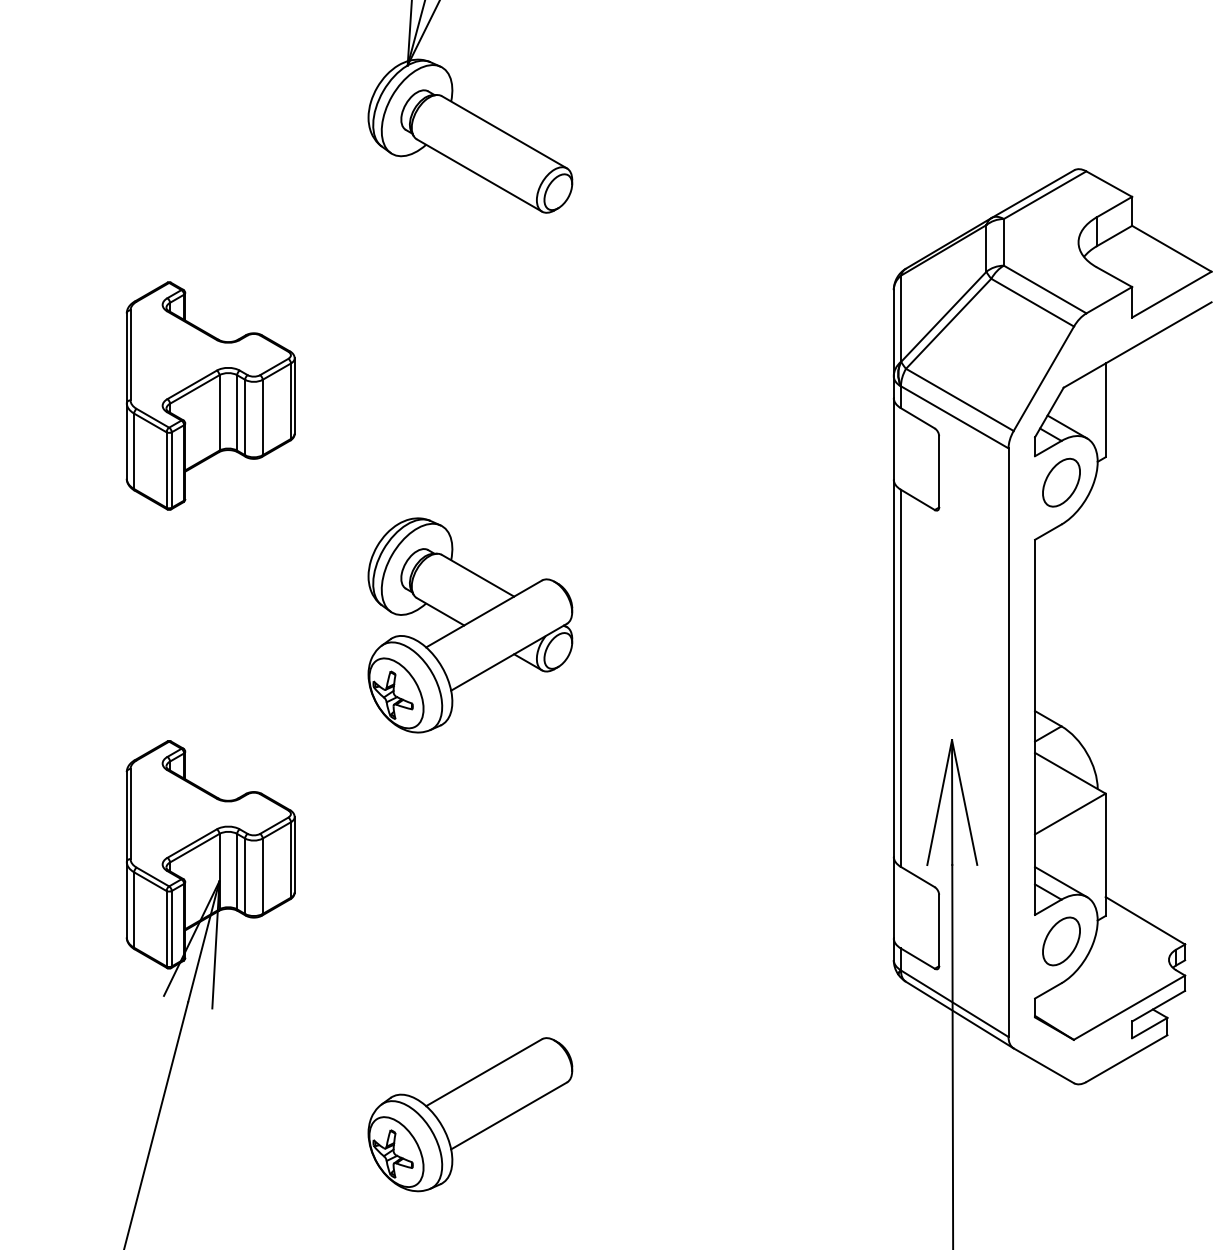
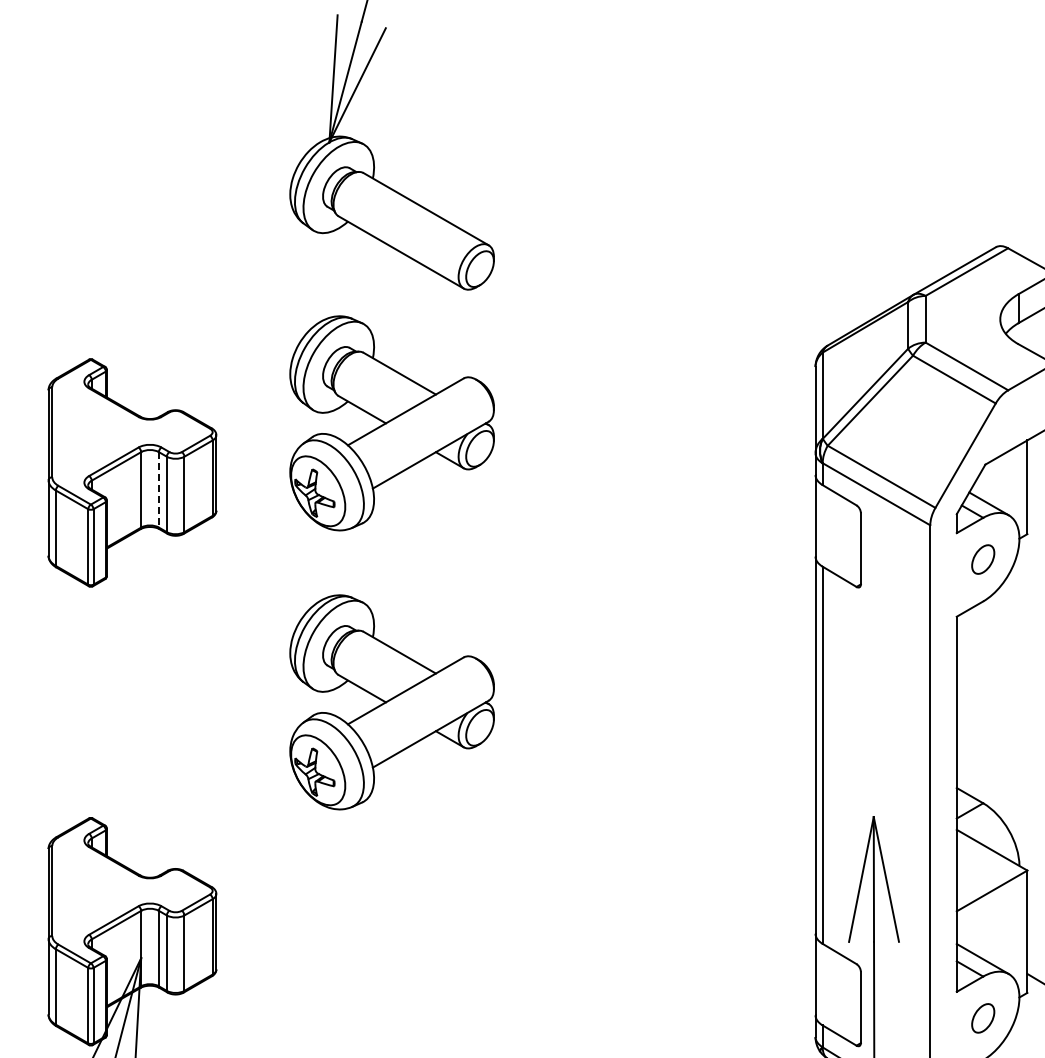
part: (470, 346) -> (392, 423), added
line: (237, 412) -> (159, 489), solid -> dashed
part: (1061, 482) -> (983, 559), size x0.6
part: (1061, 941) -> (983, 1018), size x0.6

